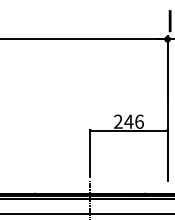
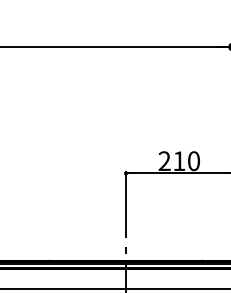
text: (133, 121) -> (185, 160), 246 -> 210

